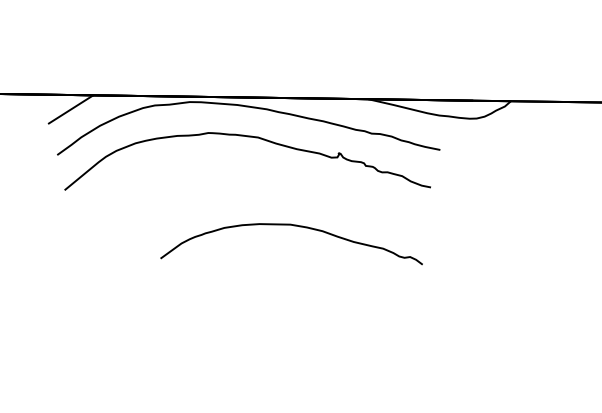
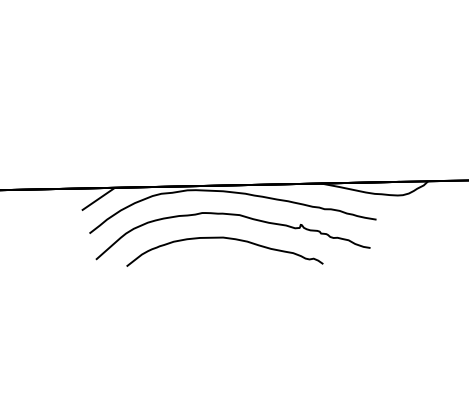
curve: (296, 227) -> (227, 239), moved

